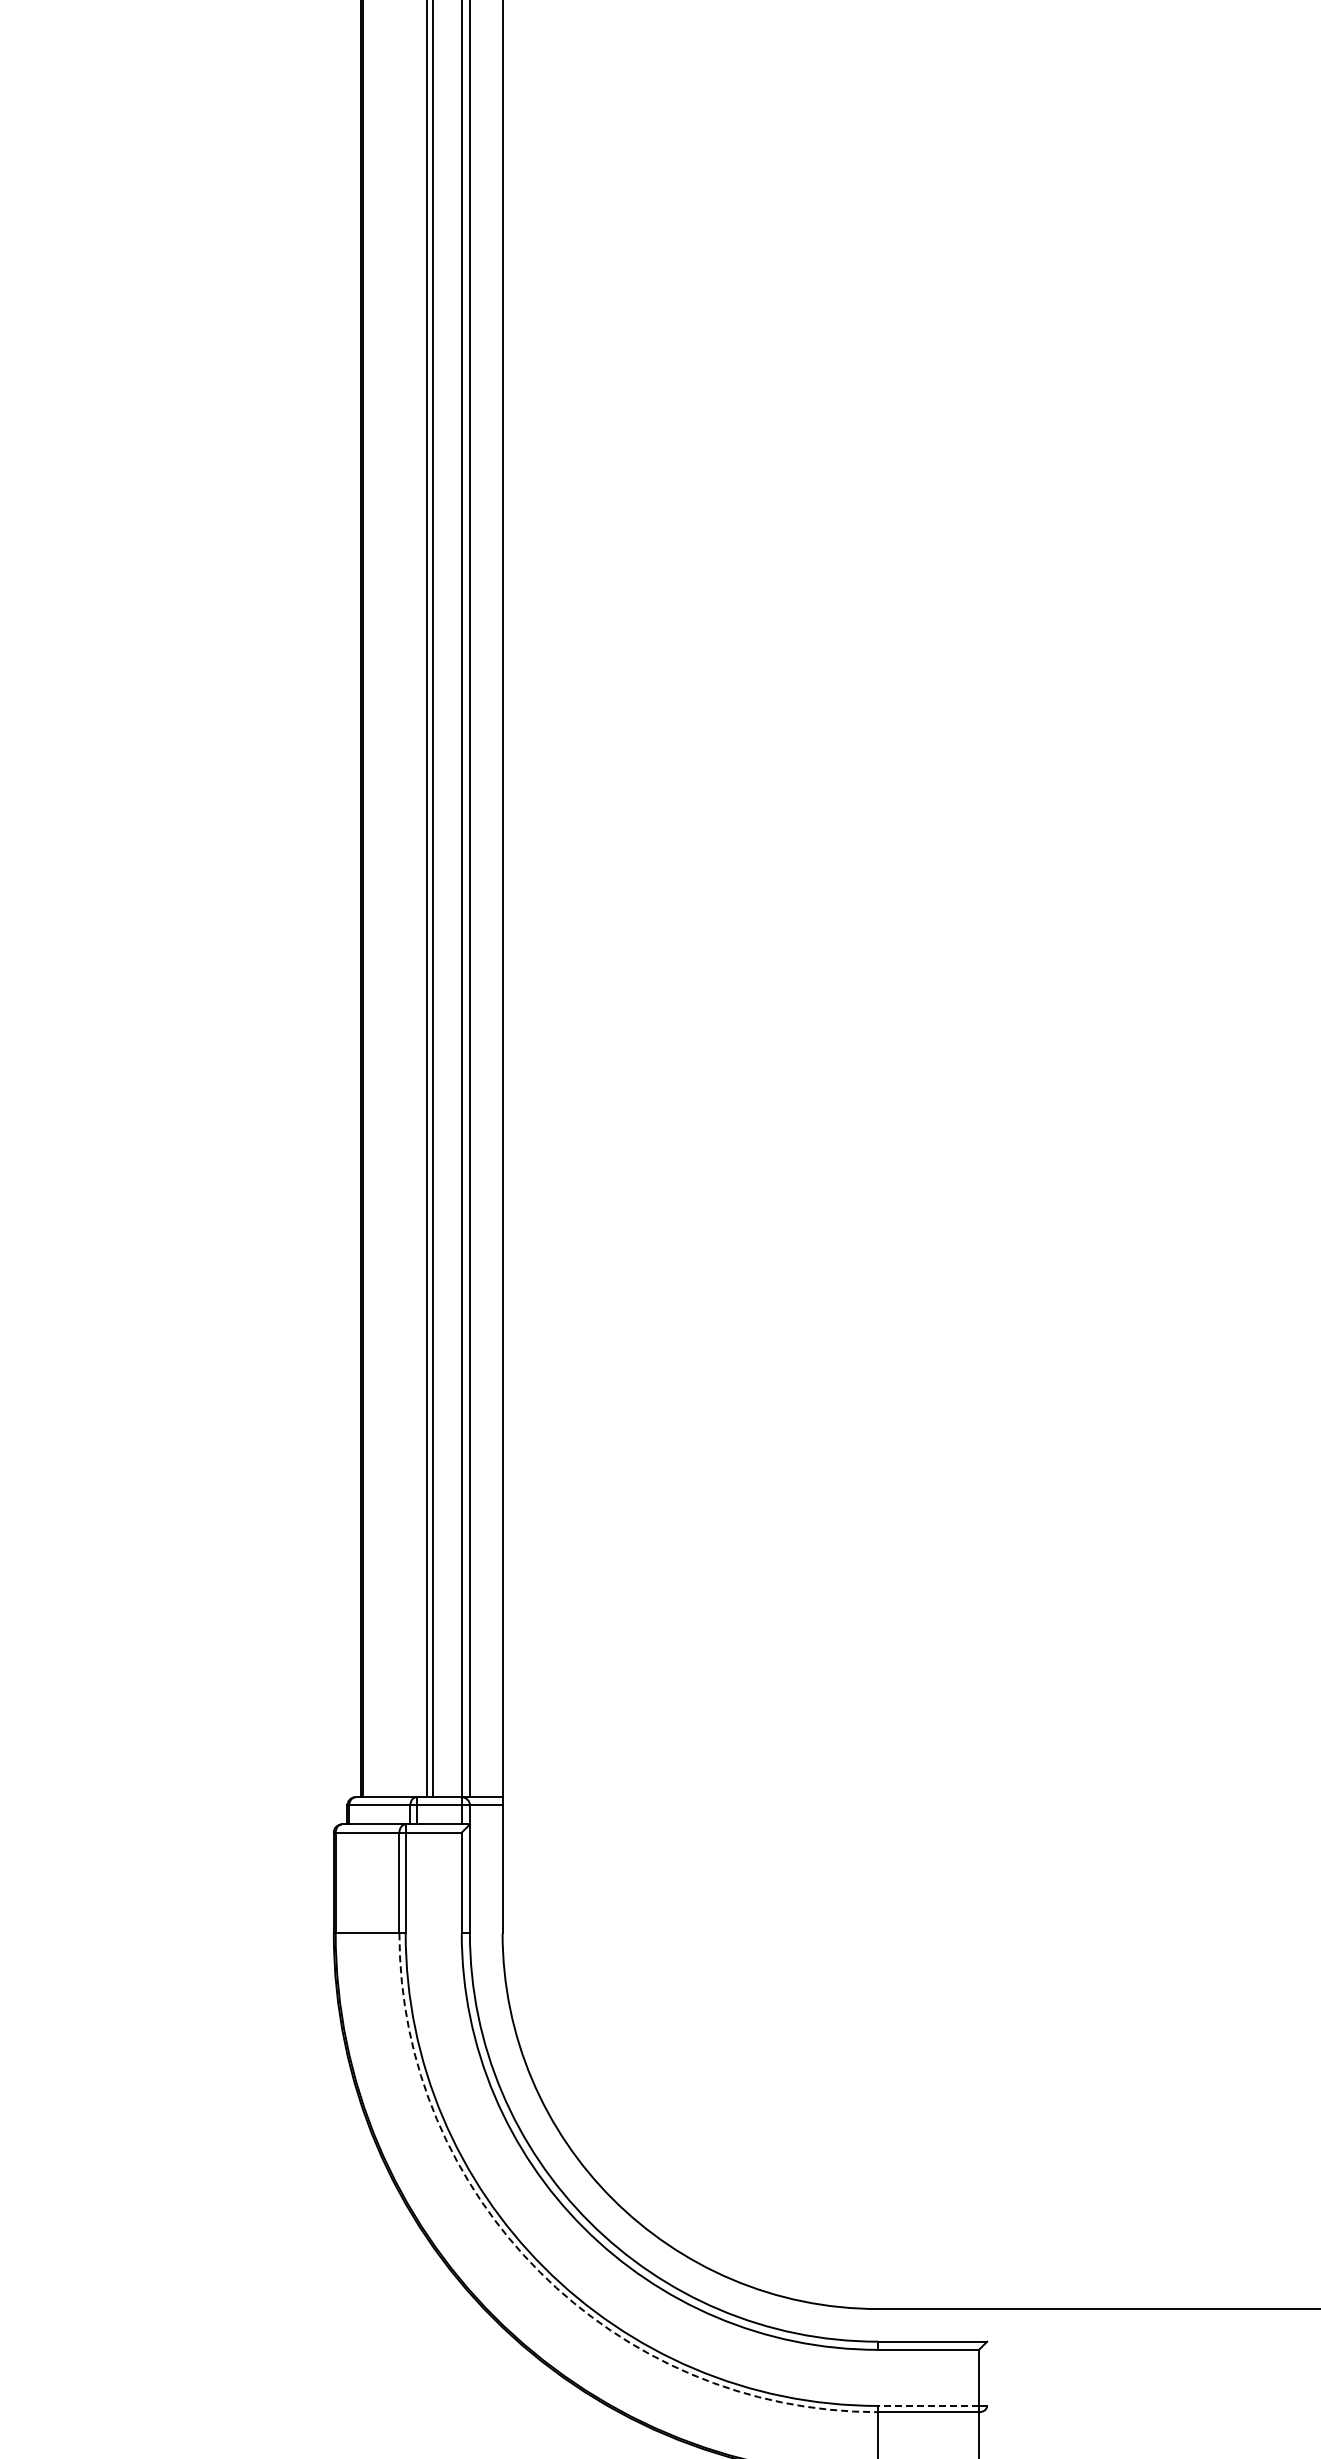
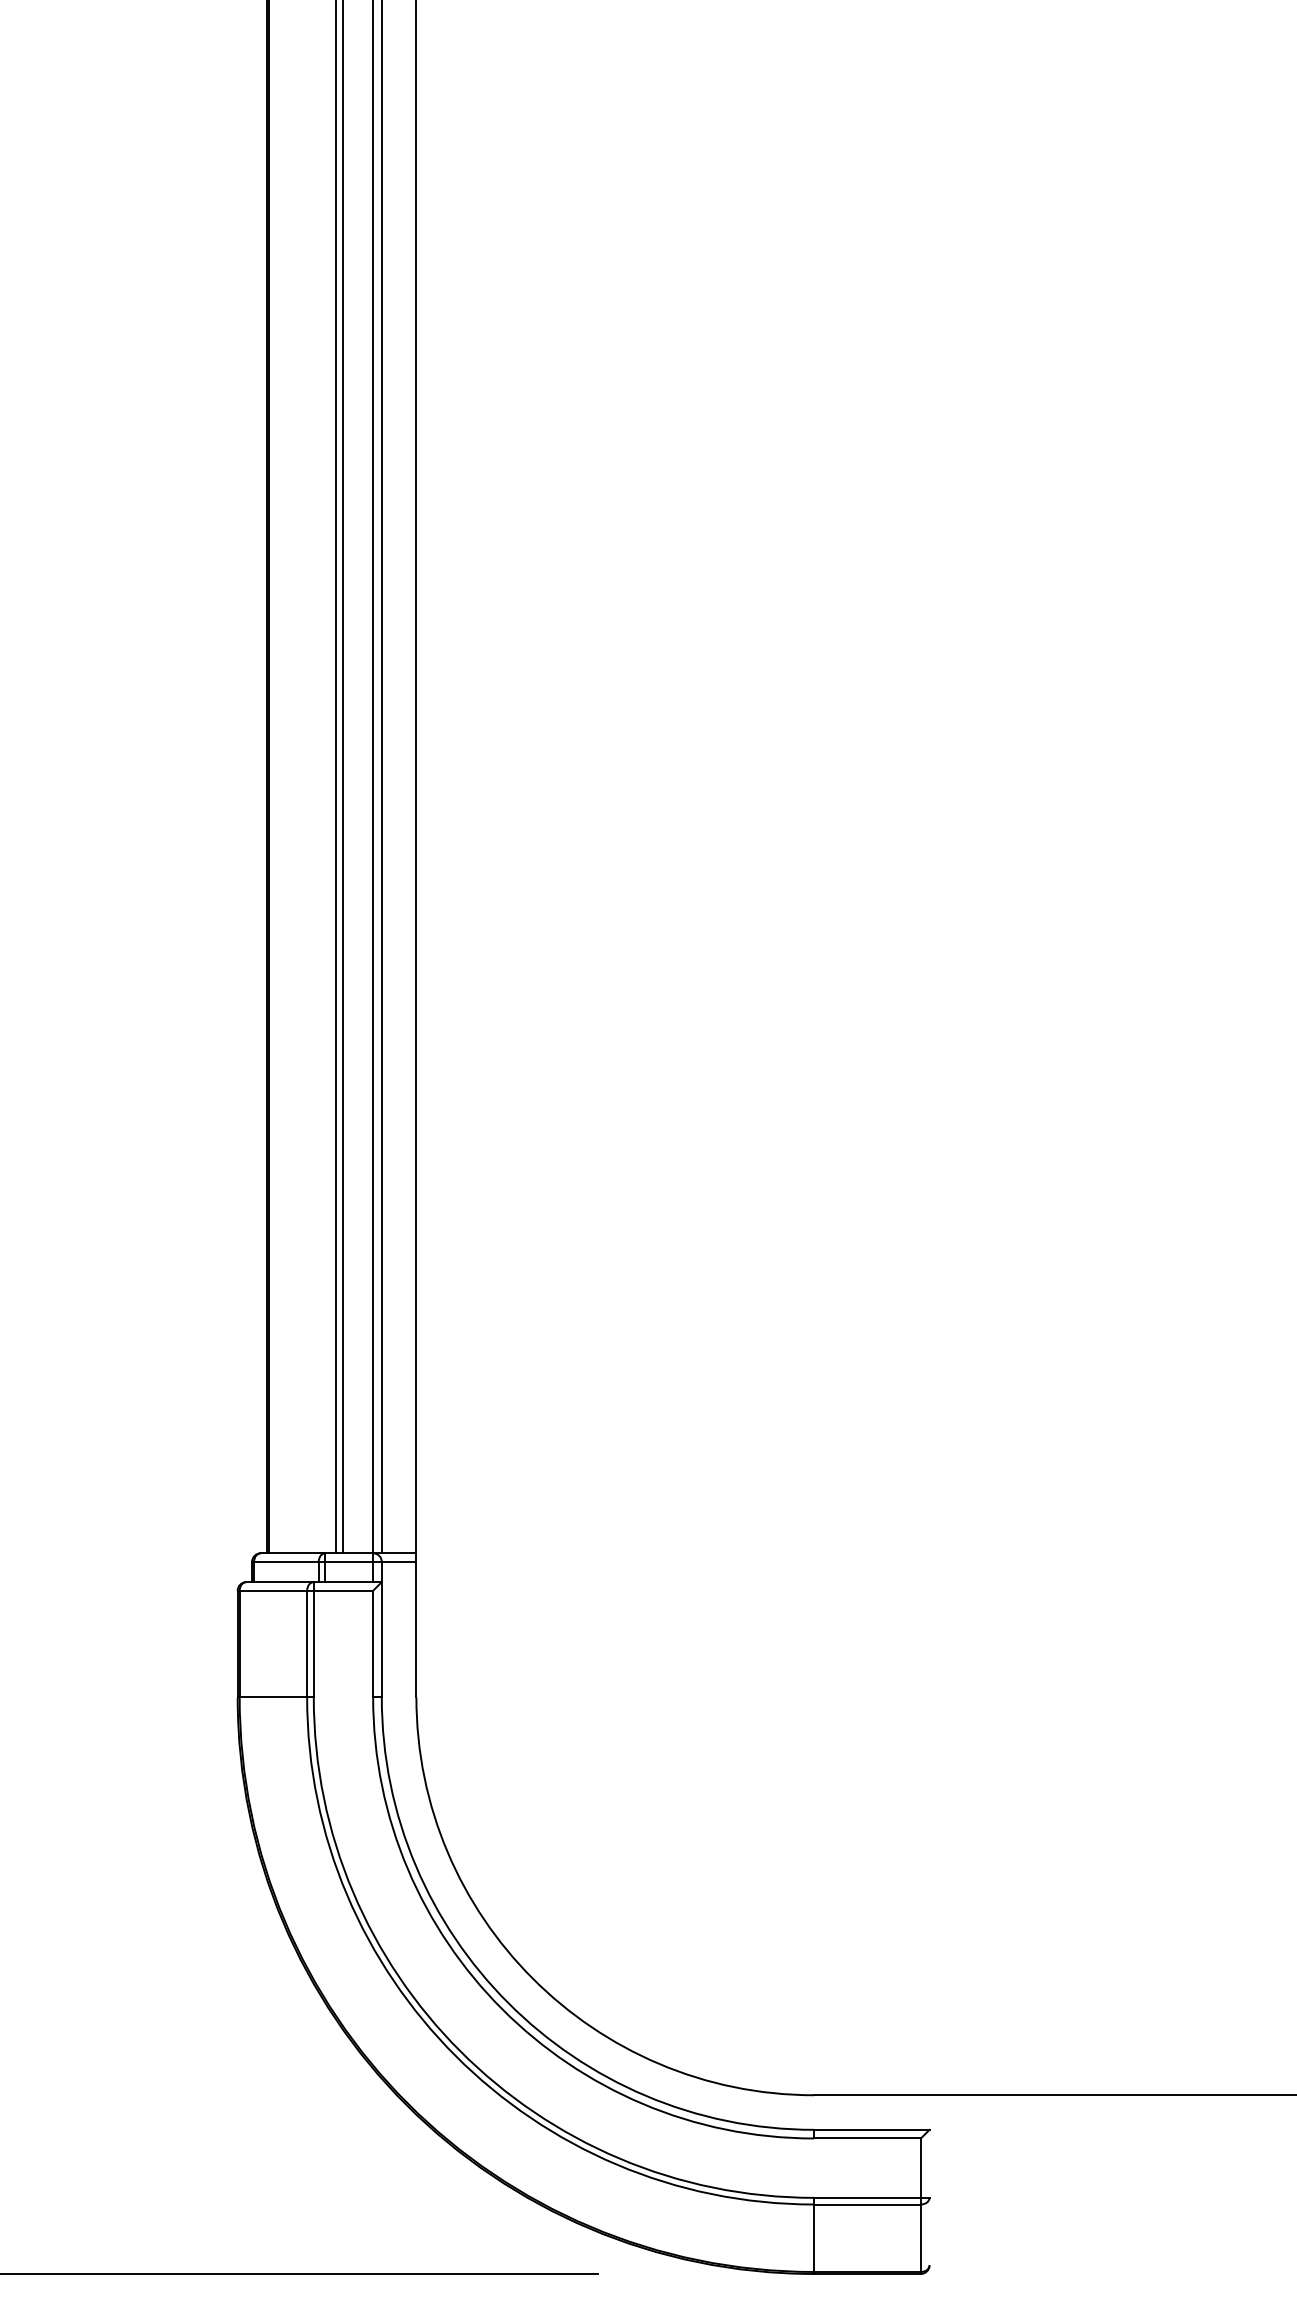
arc: (539, 2271) -> (455, 2055), dashed -> solid
line: (928, 2405) -> (867, 2197), dashed -> solid

